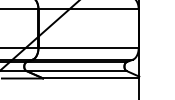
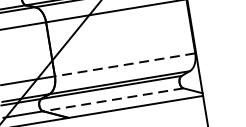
line: (88, 48) -> (125, 65), solid -> dashed
line: (75, 70) -> (111, 99), solid -> dashed

